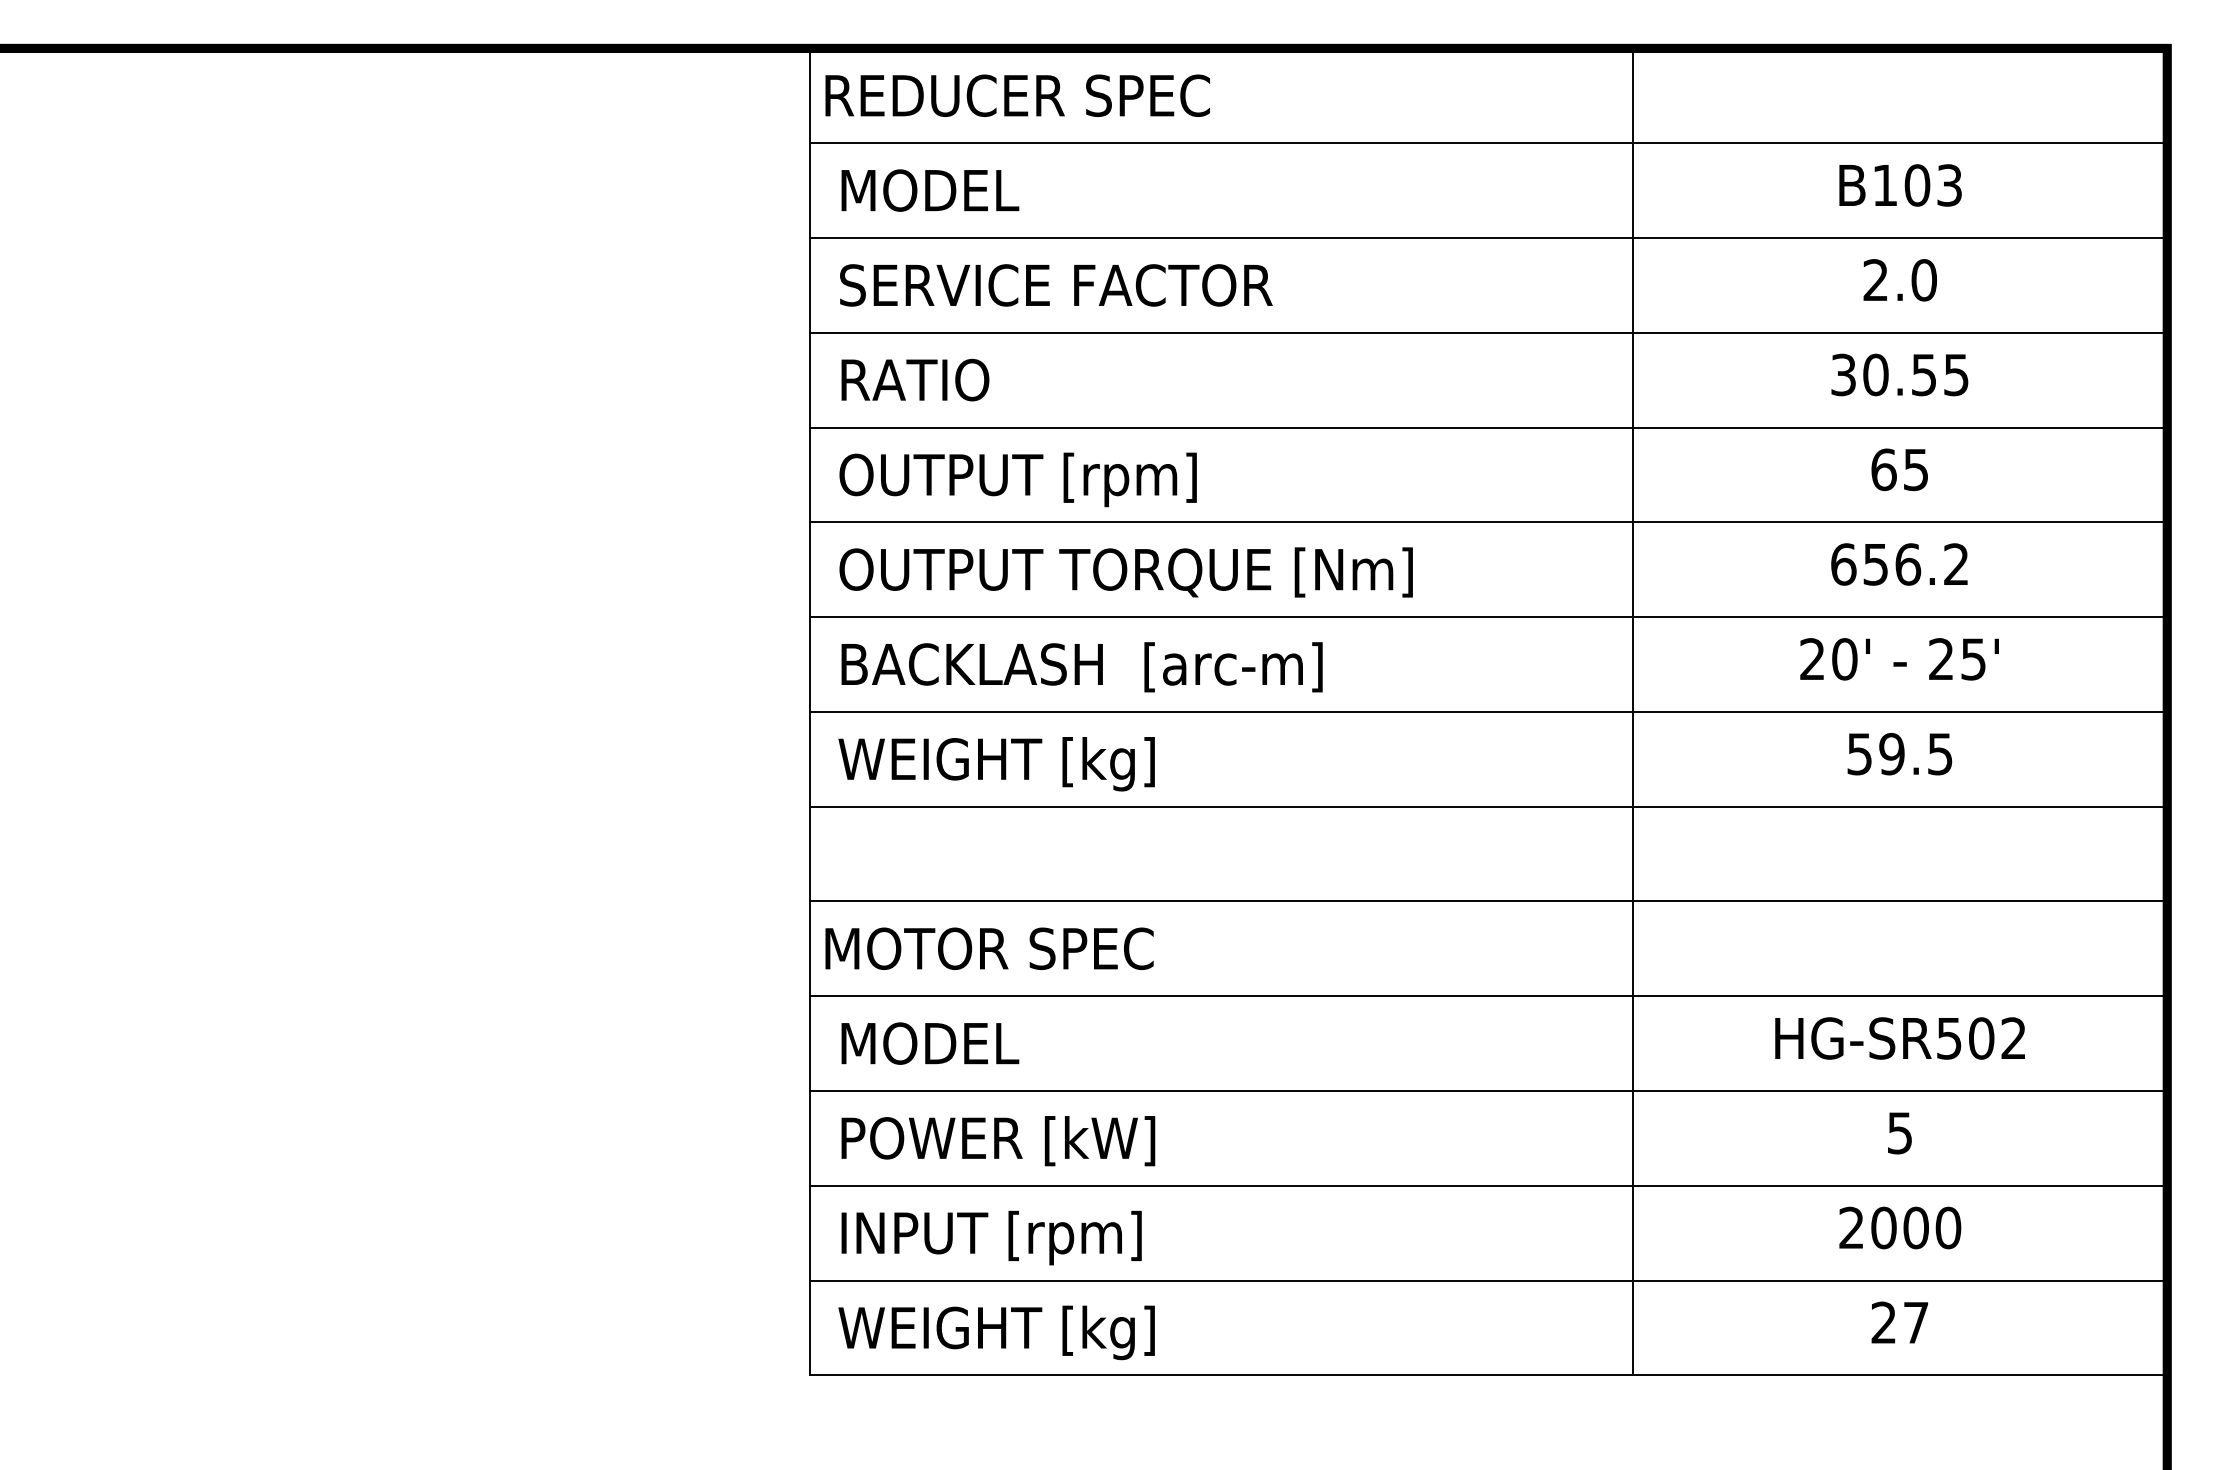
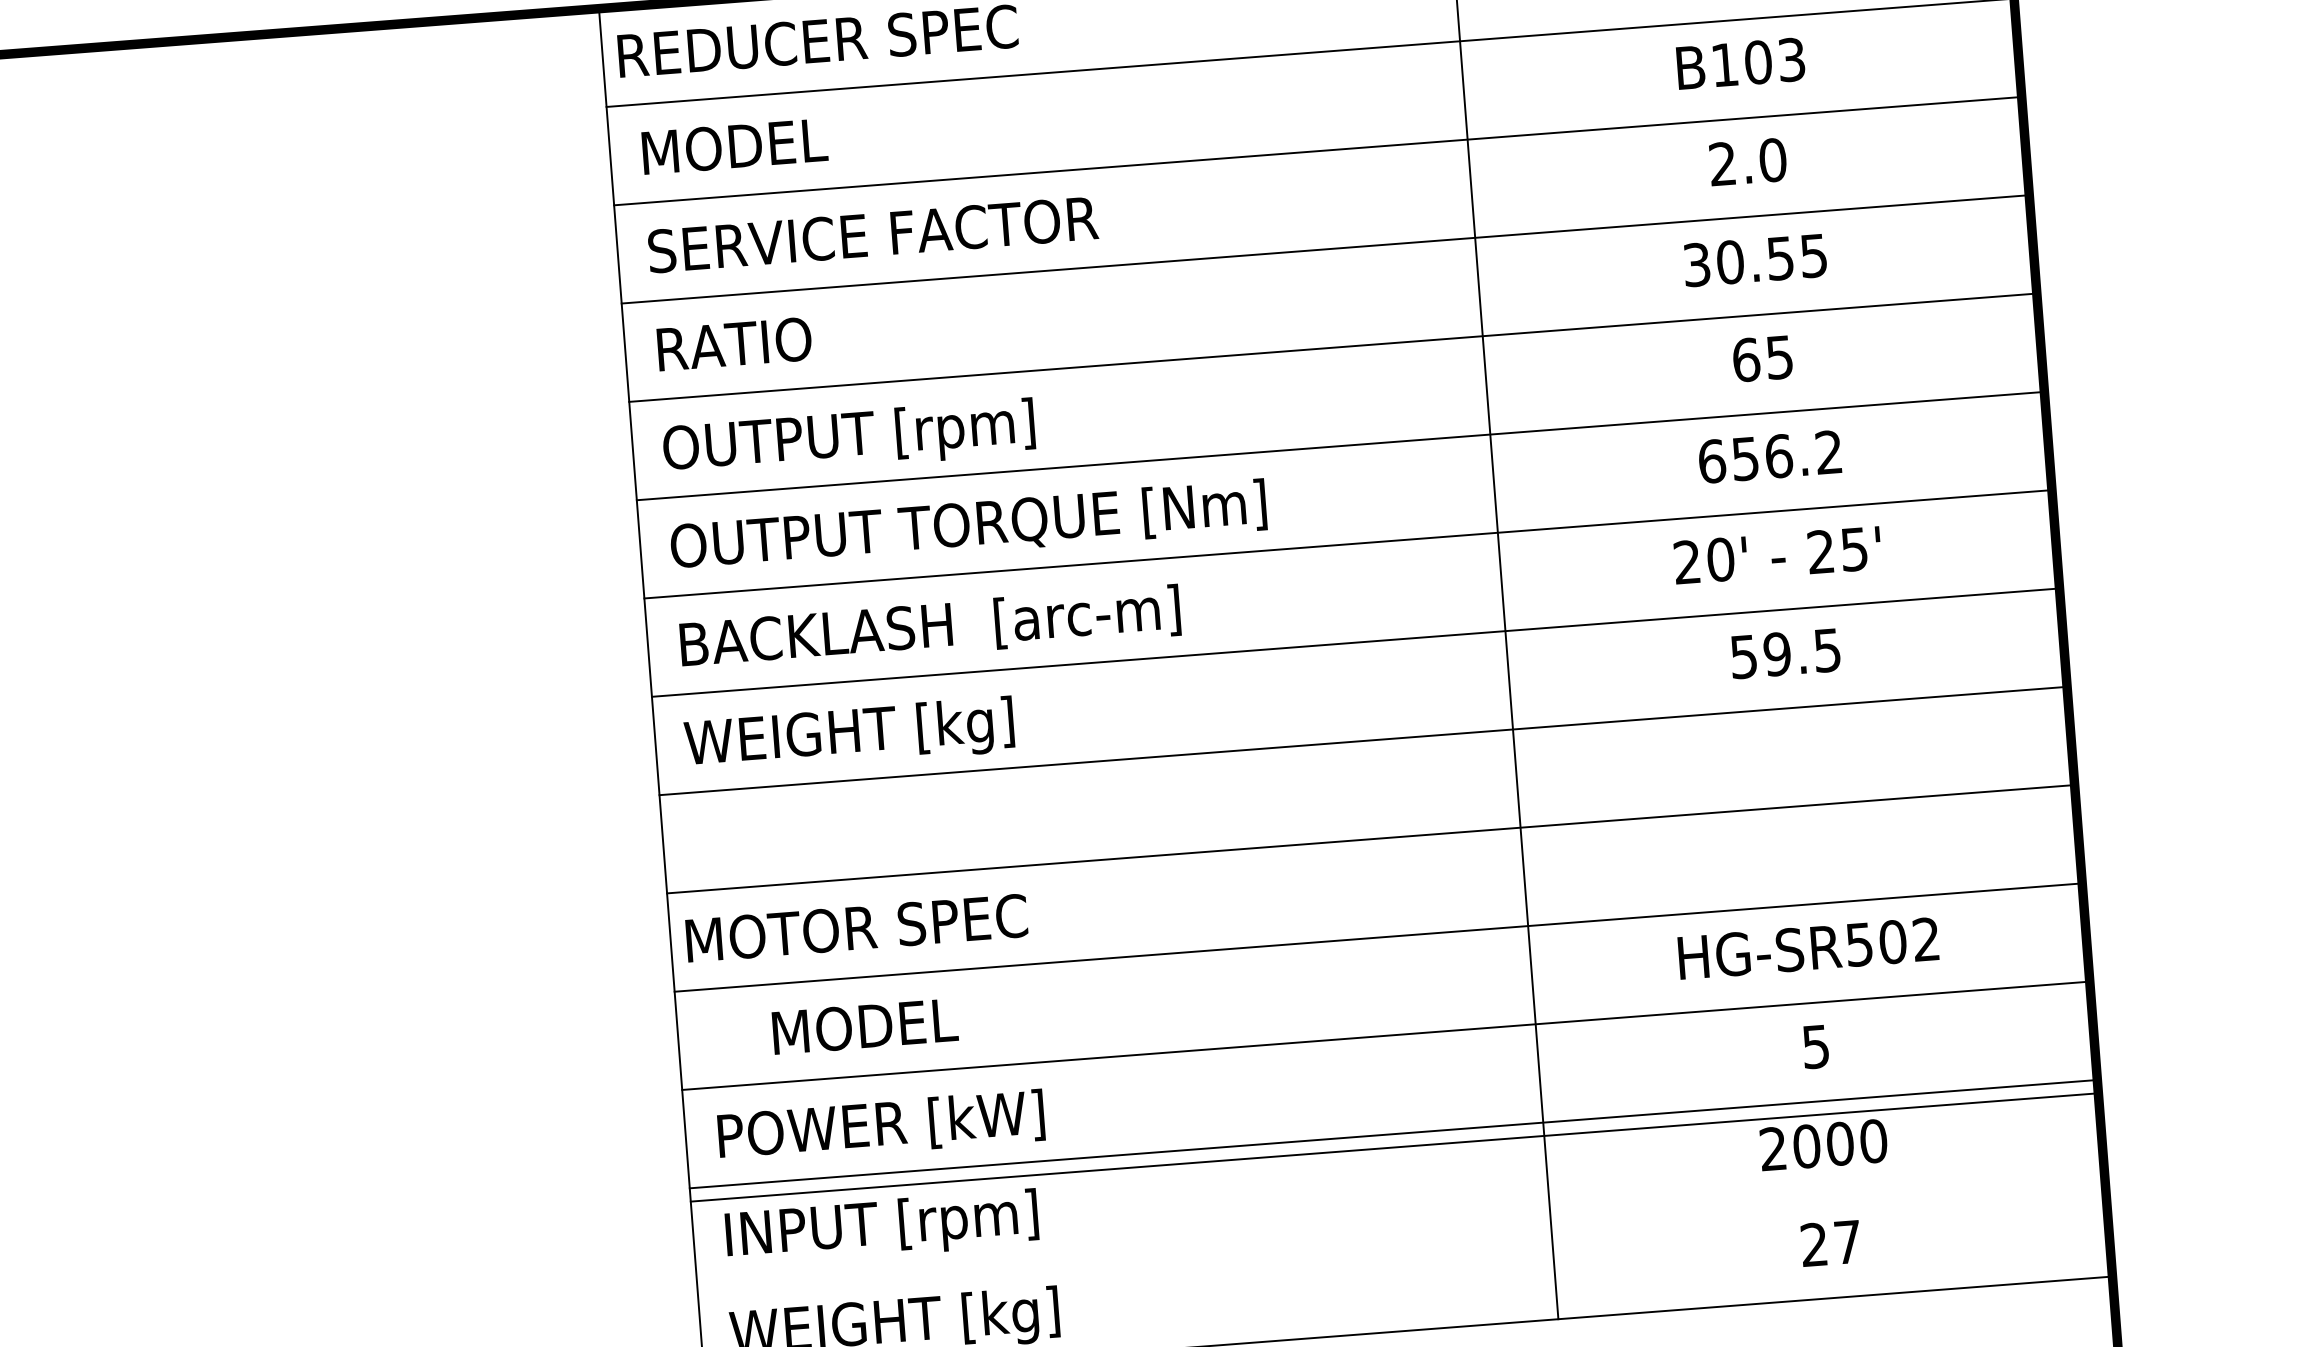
text: (930, 1043) -> (865, 1026), moved
line: (1488, 1280) -> (1394, 1147), moved

